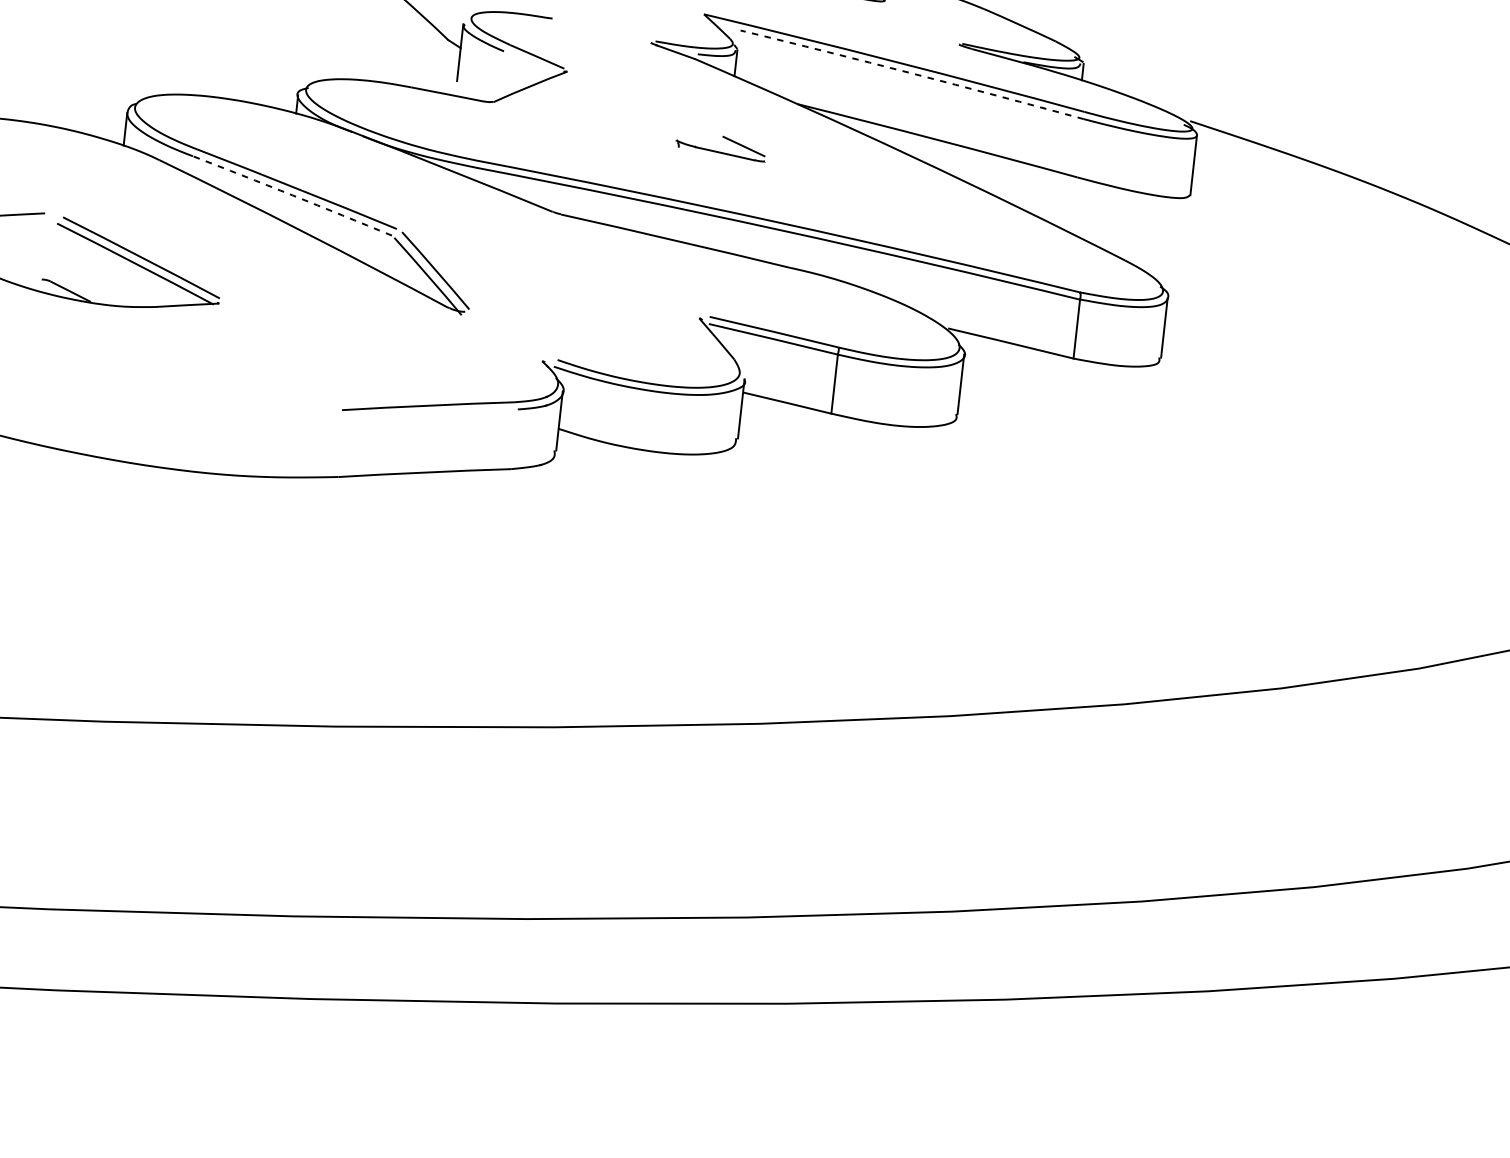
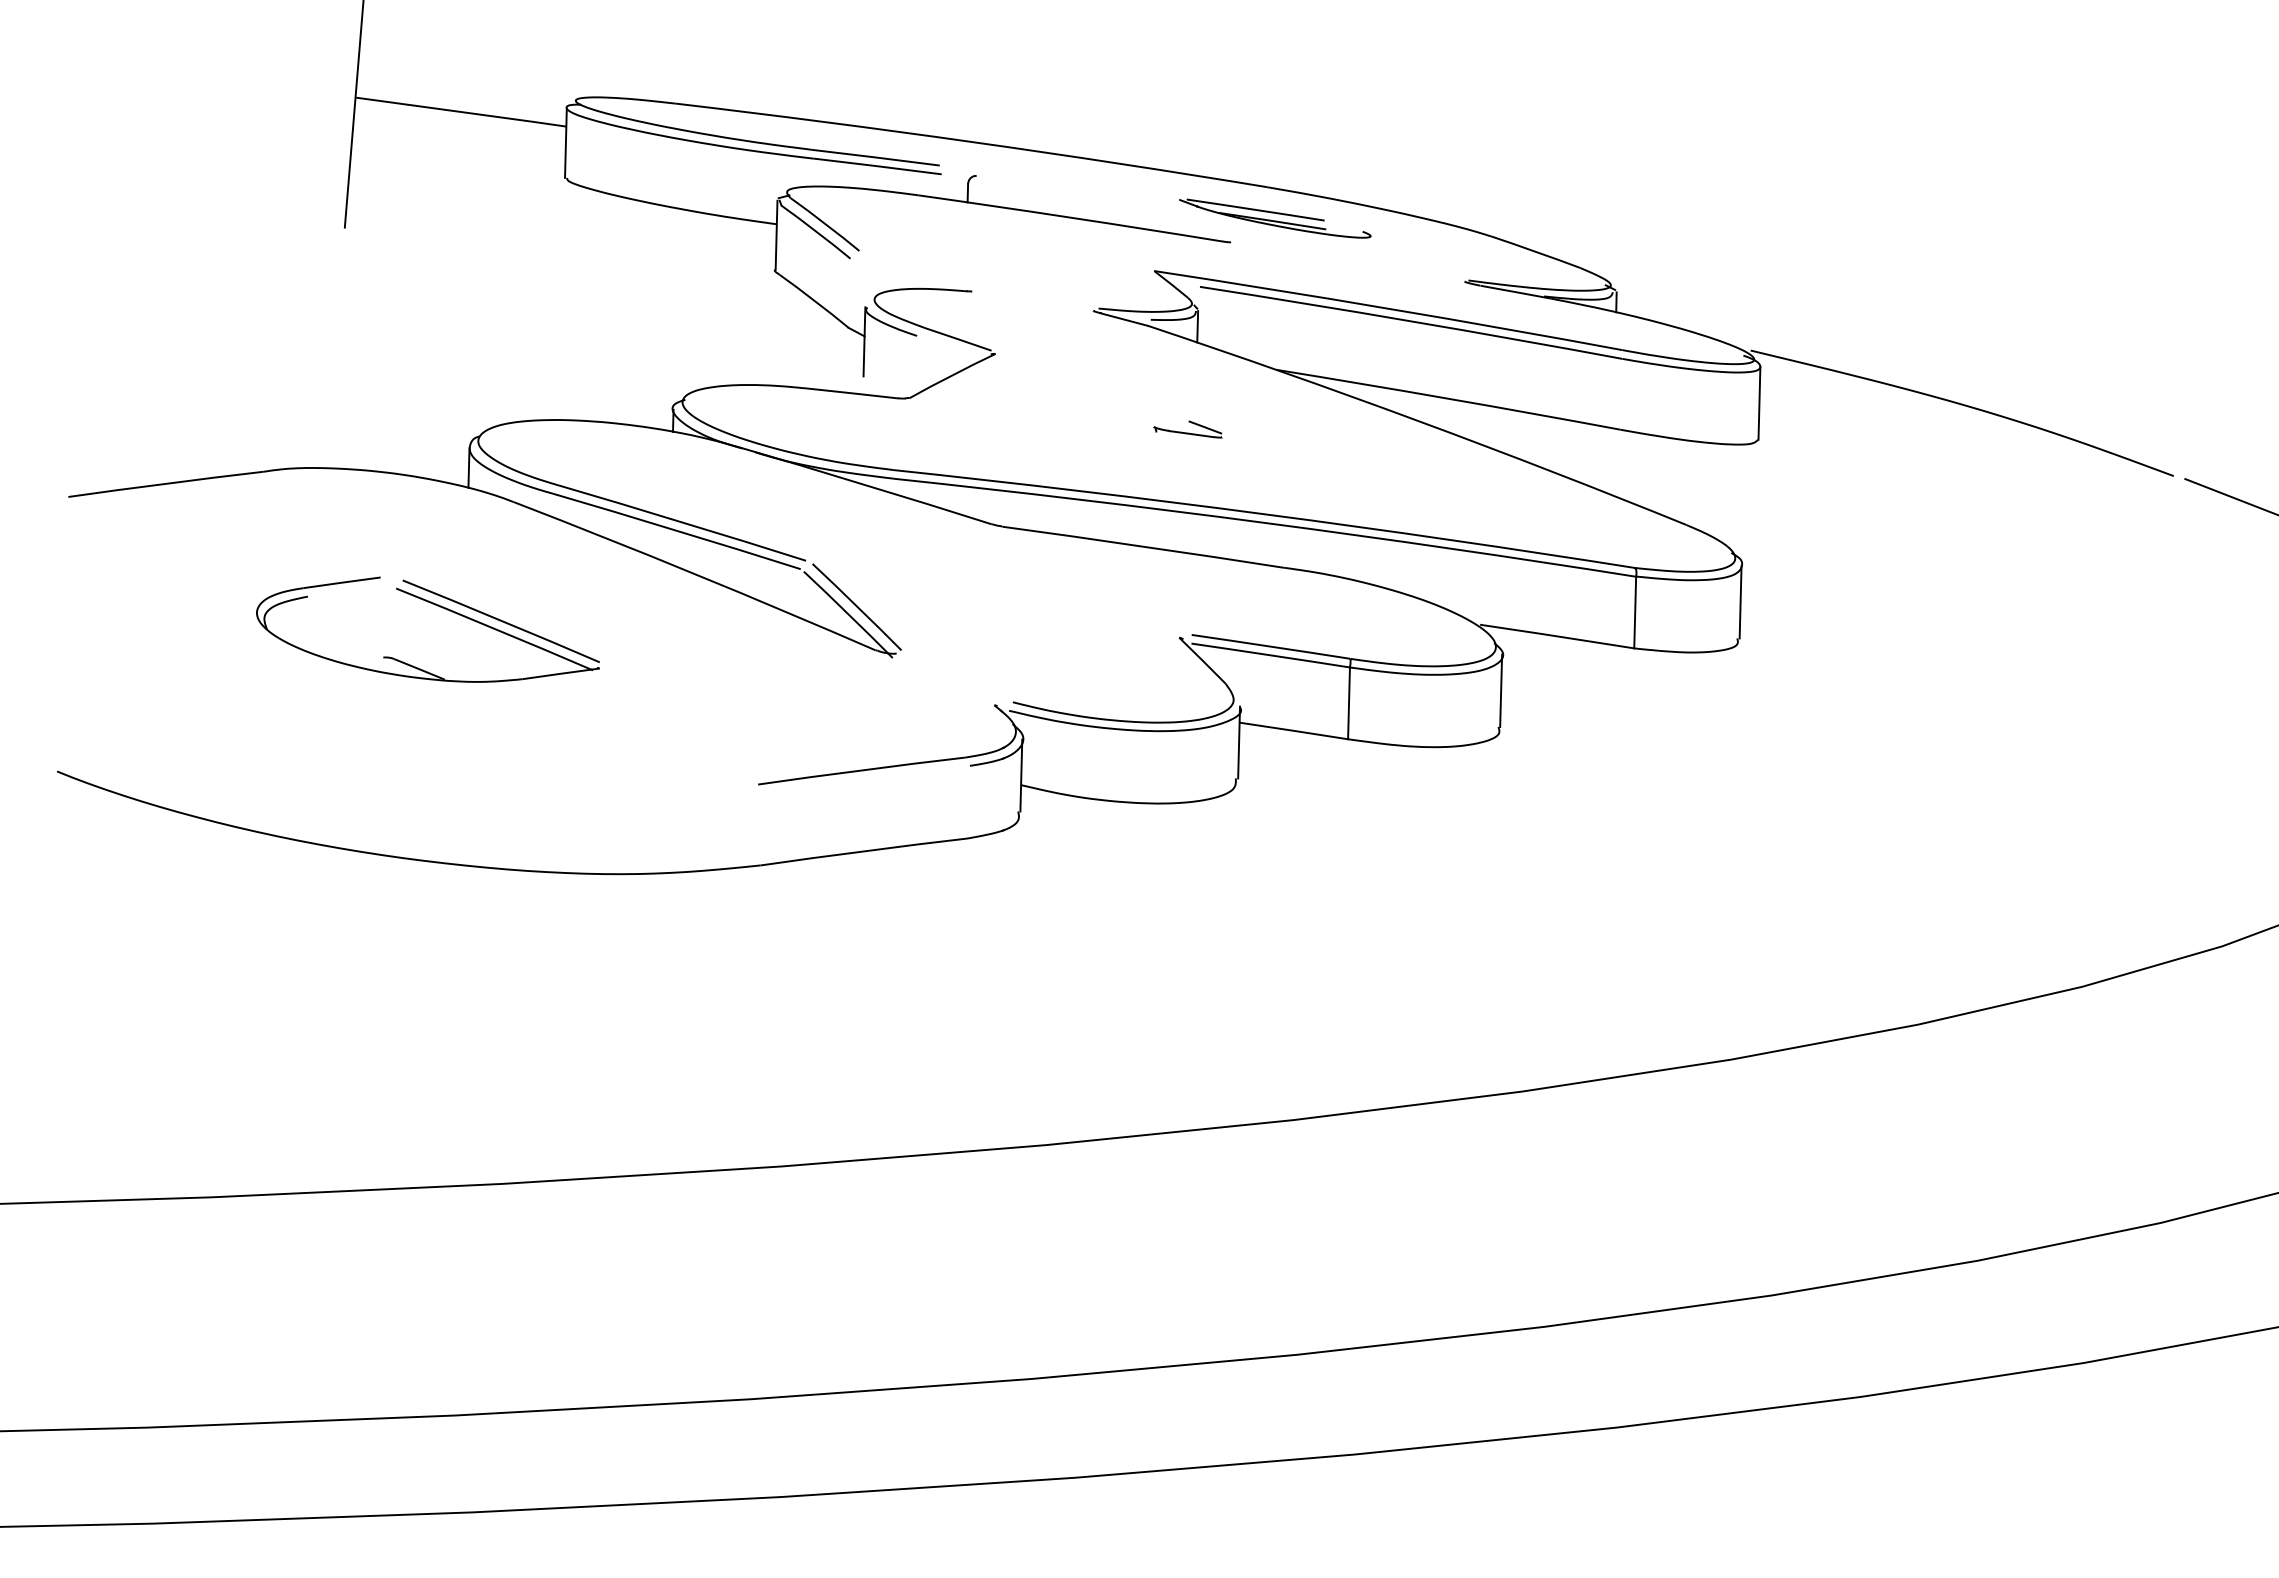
arc: (912, 73) -> (1411, 321), dashed -> solid
part: (720, 147) -> (1187, 429), size x0.62
arc: (293, 195) -> (677, 530), dashed -> solid

